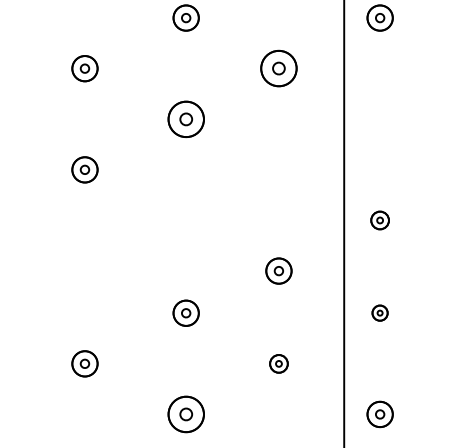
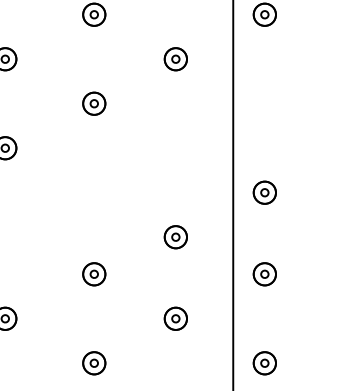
part: (278, 68) -> (175, 59), size x0.71
part: (185, 118) -> (93, 103), size x0.71
part: (379, 220) -> (264, 192), size x1.43
part: (379, 312) -> (264, 273), size x1.67
part: (278, 363) -> (175, 318), size x1.43
part: (185, 414) -> (93, 363), size x0.71

